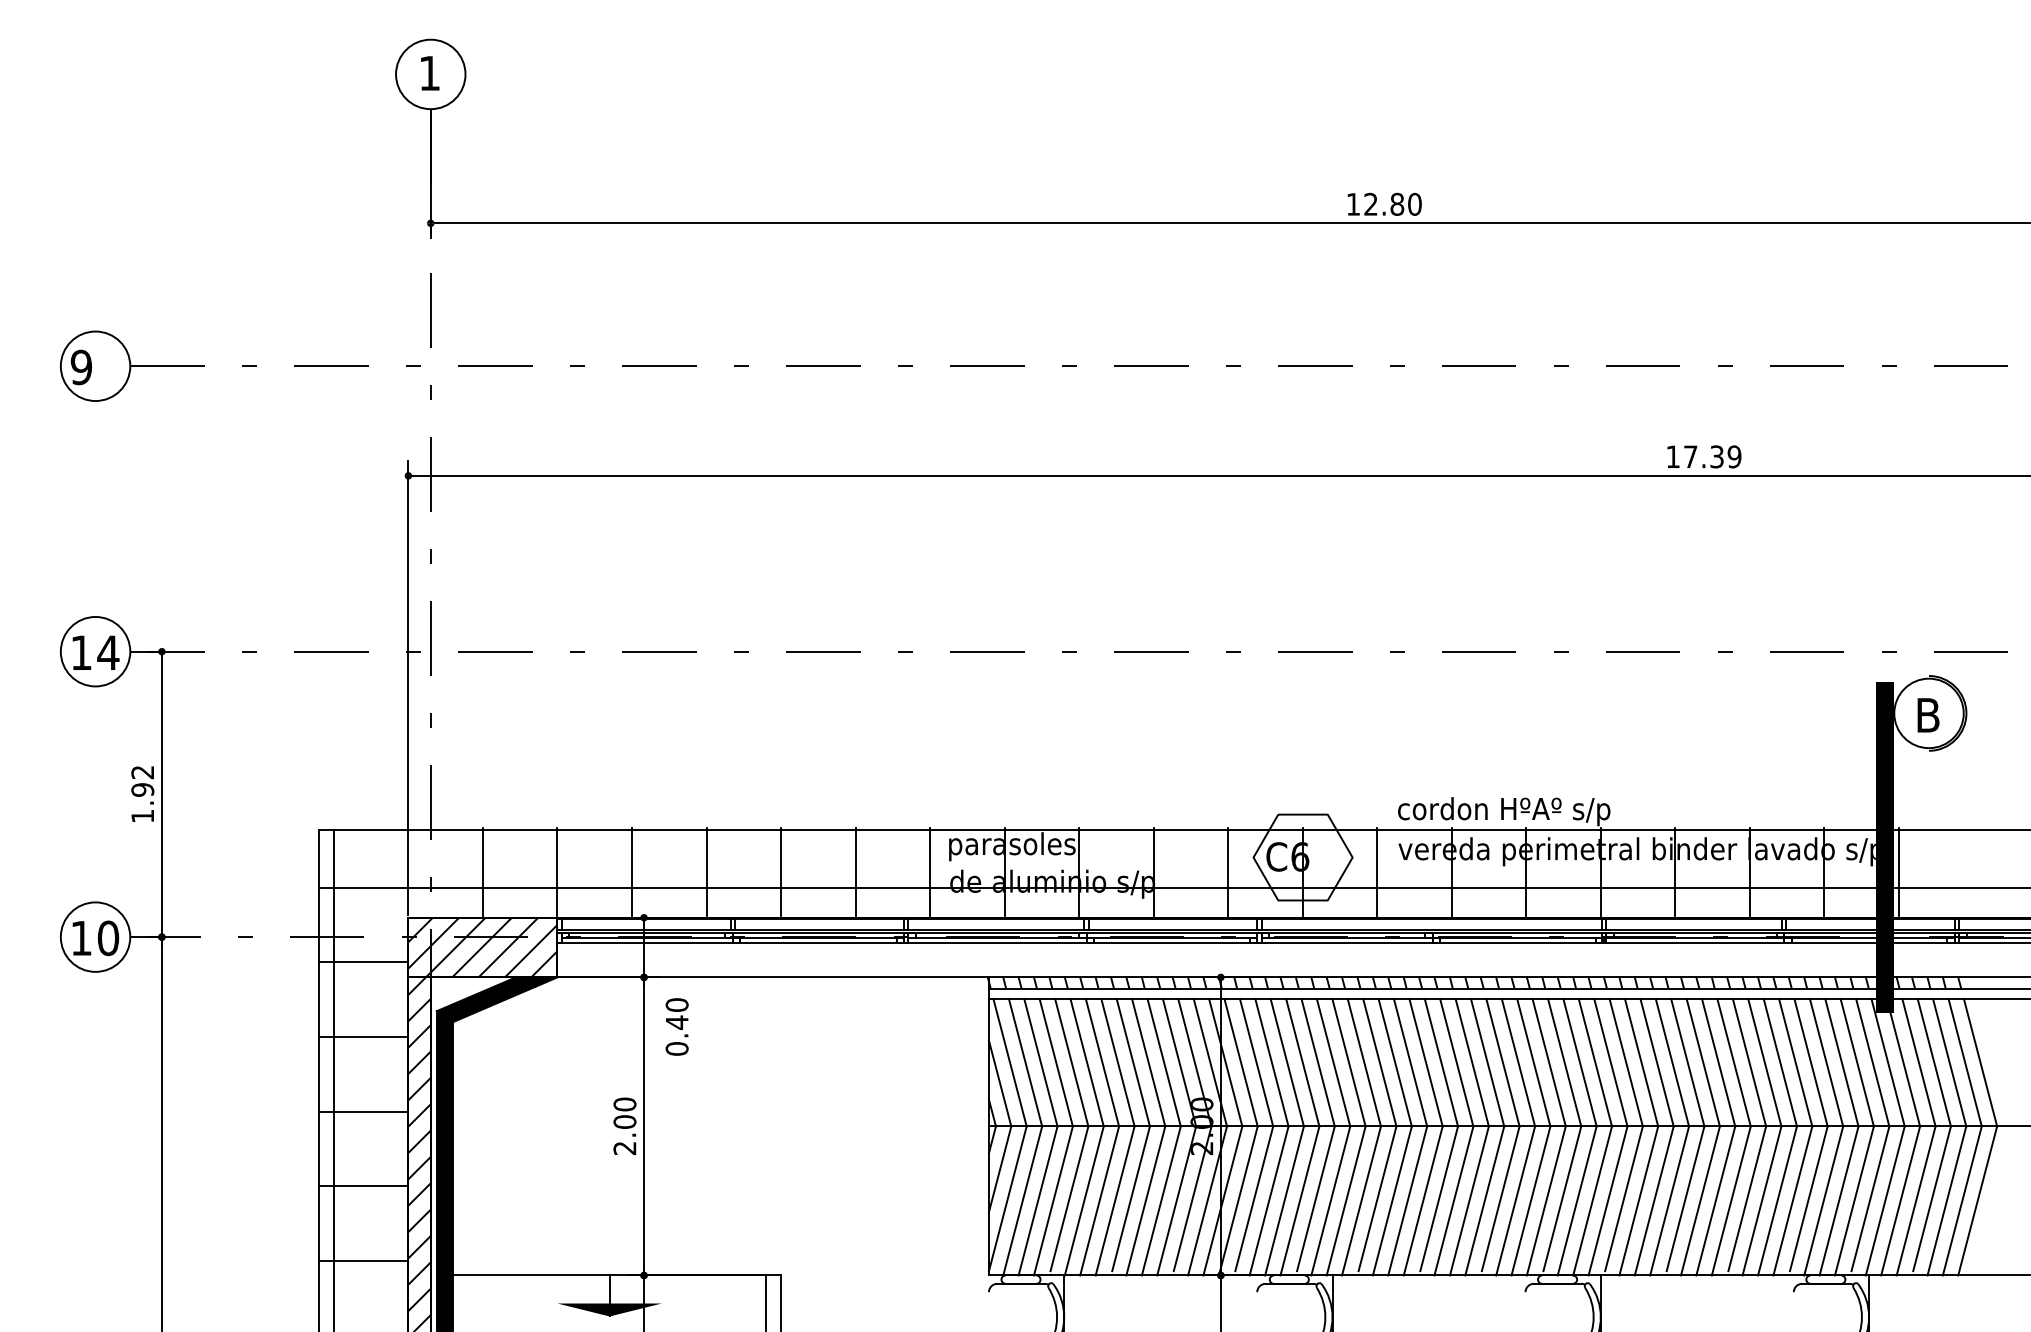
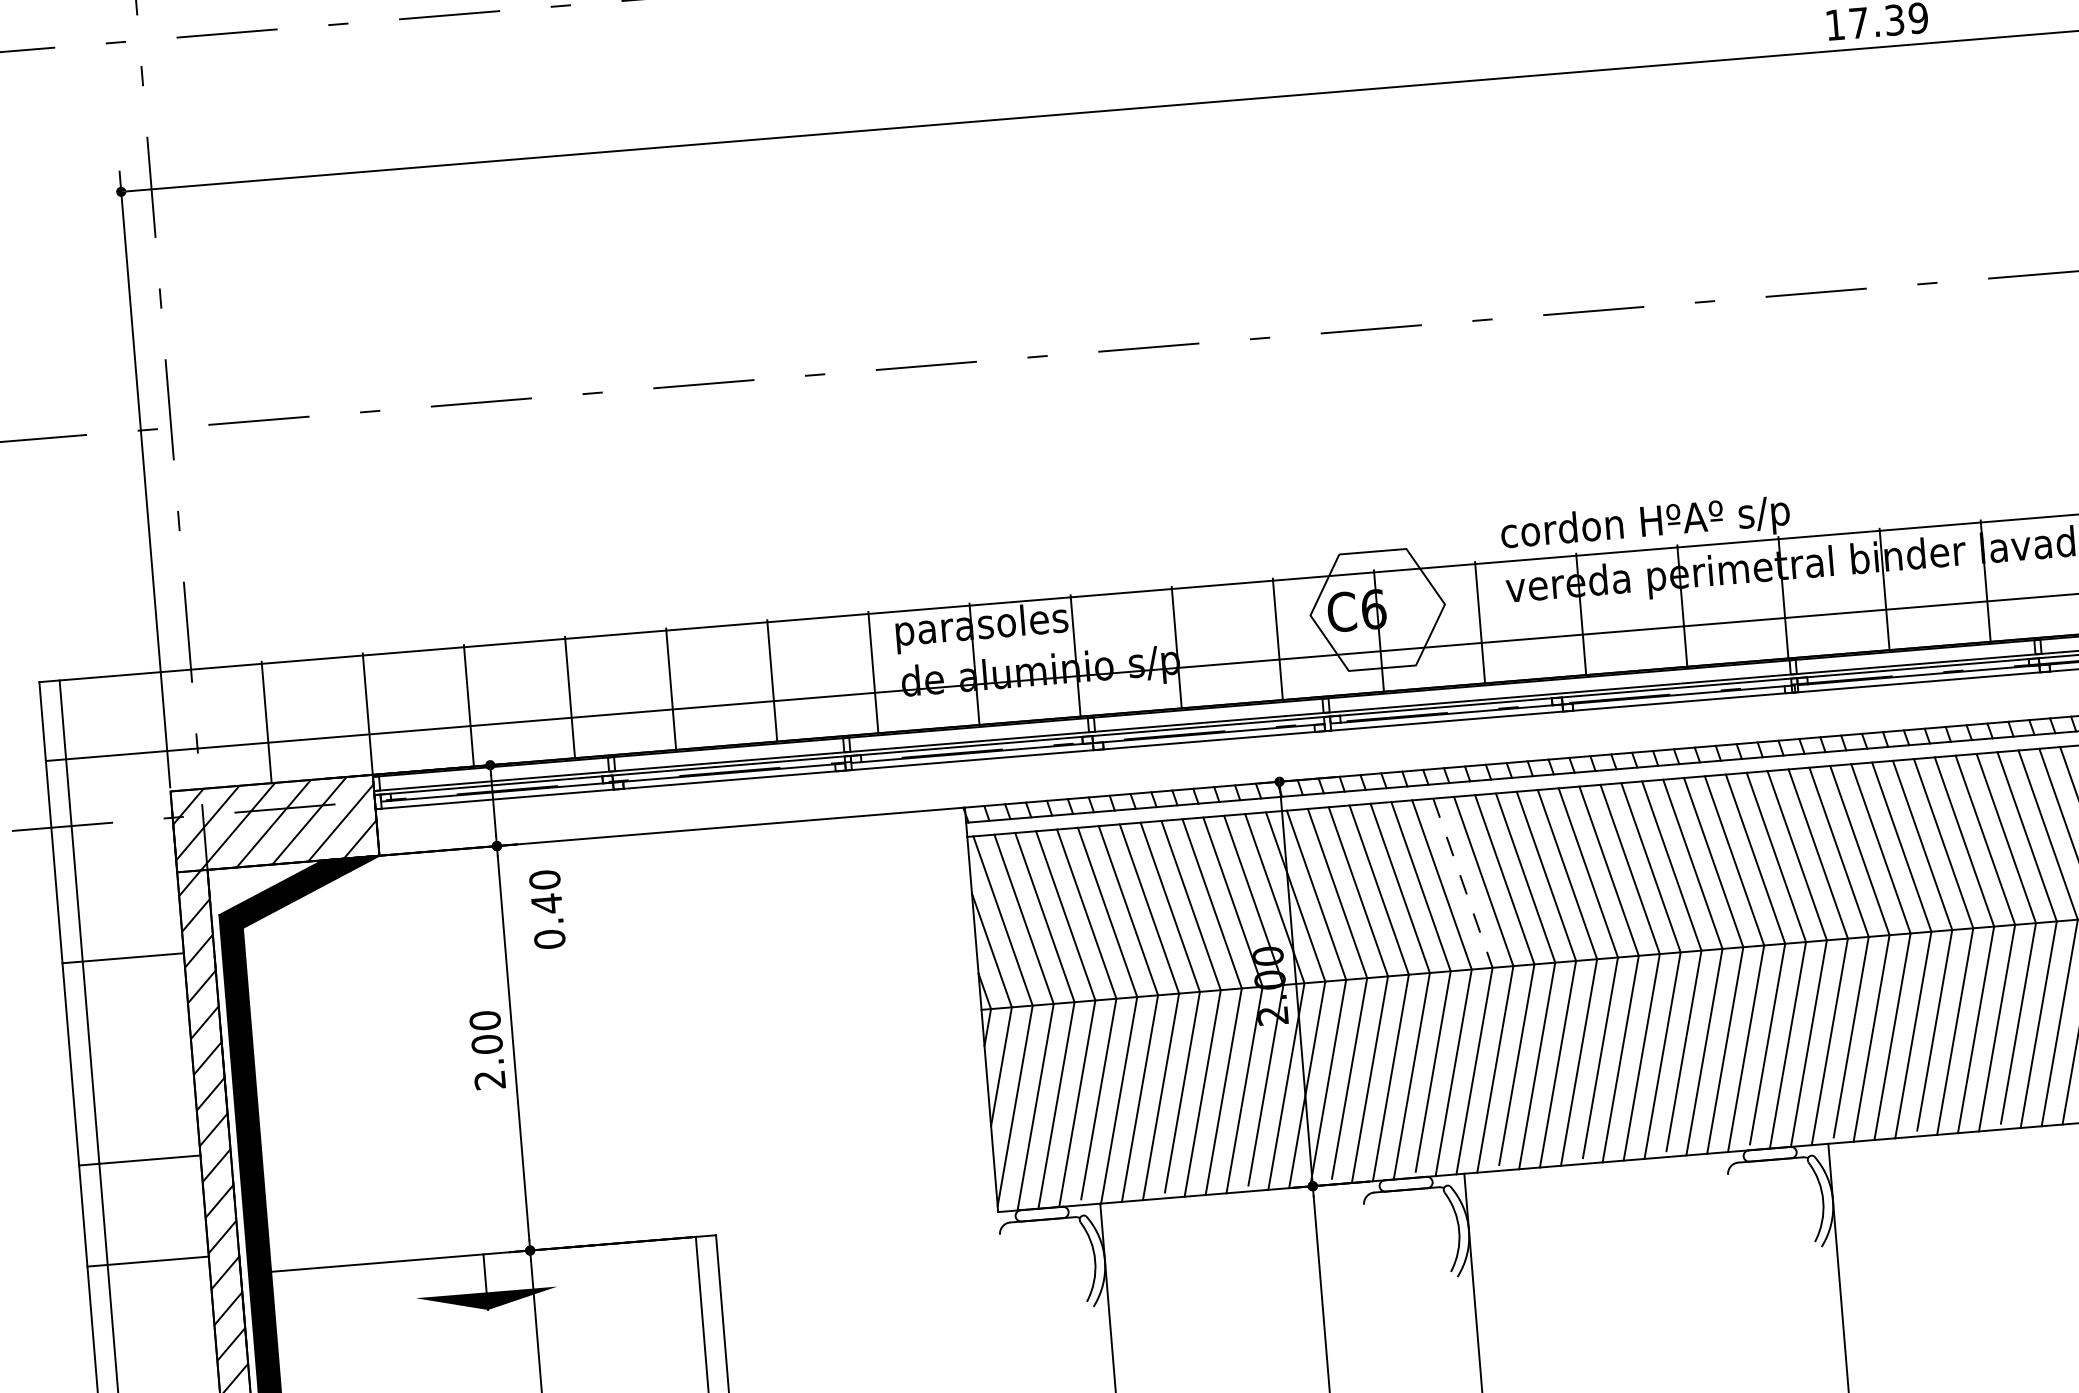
line: (363, 962) -> (114, 857), removed
line: (1349, 1062) -> (1463, 882), solid -> dashed
line: (363, 1111) -> (131, 1059), removed

